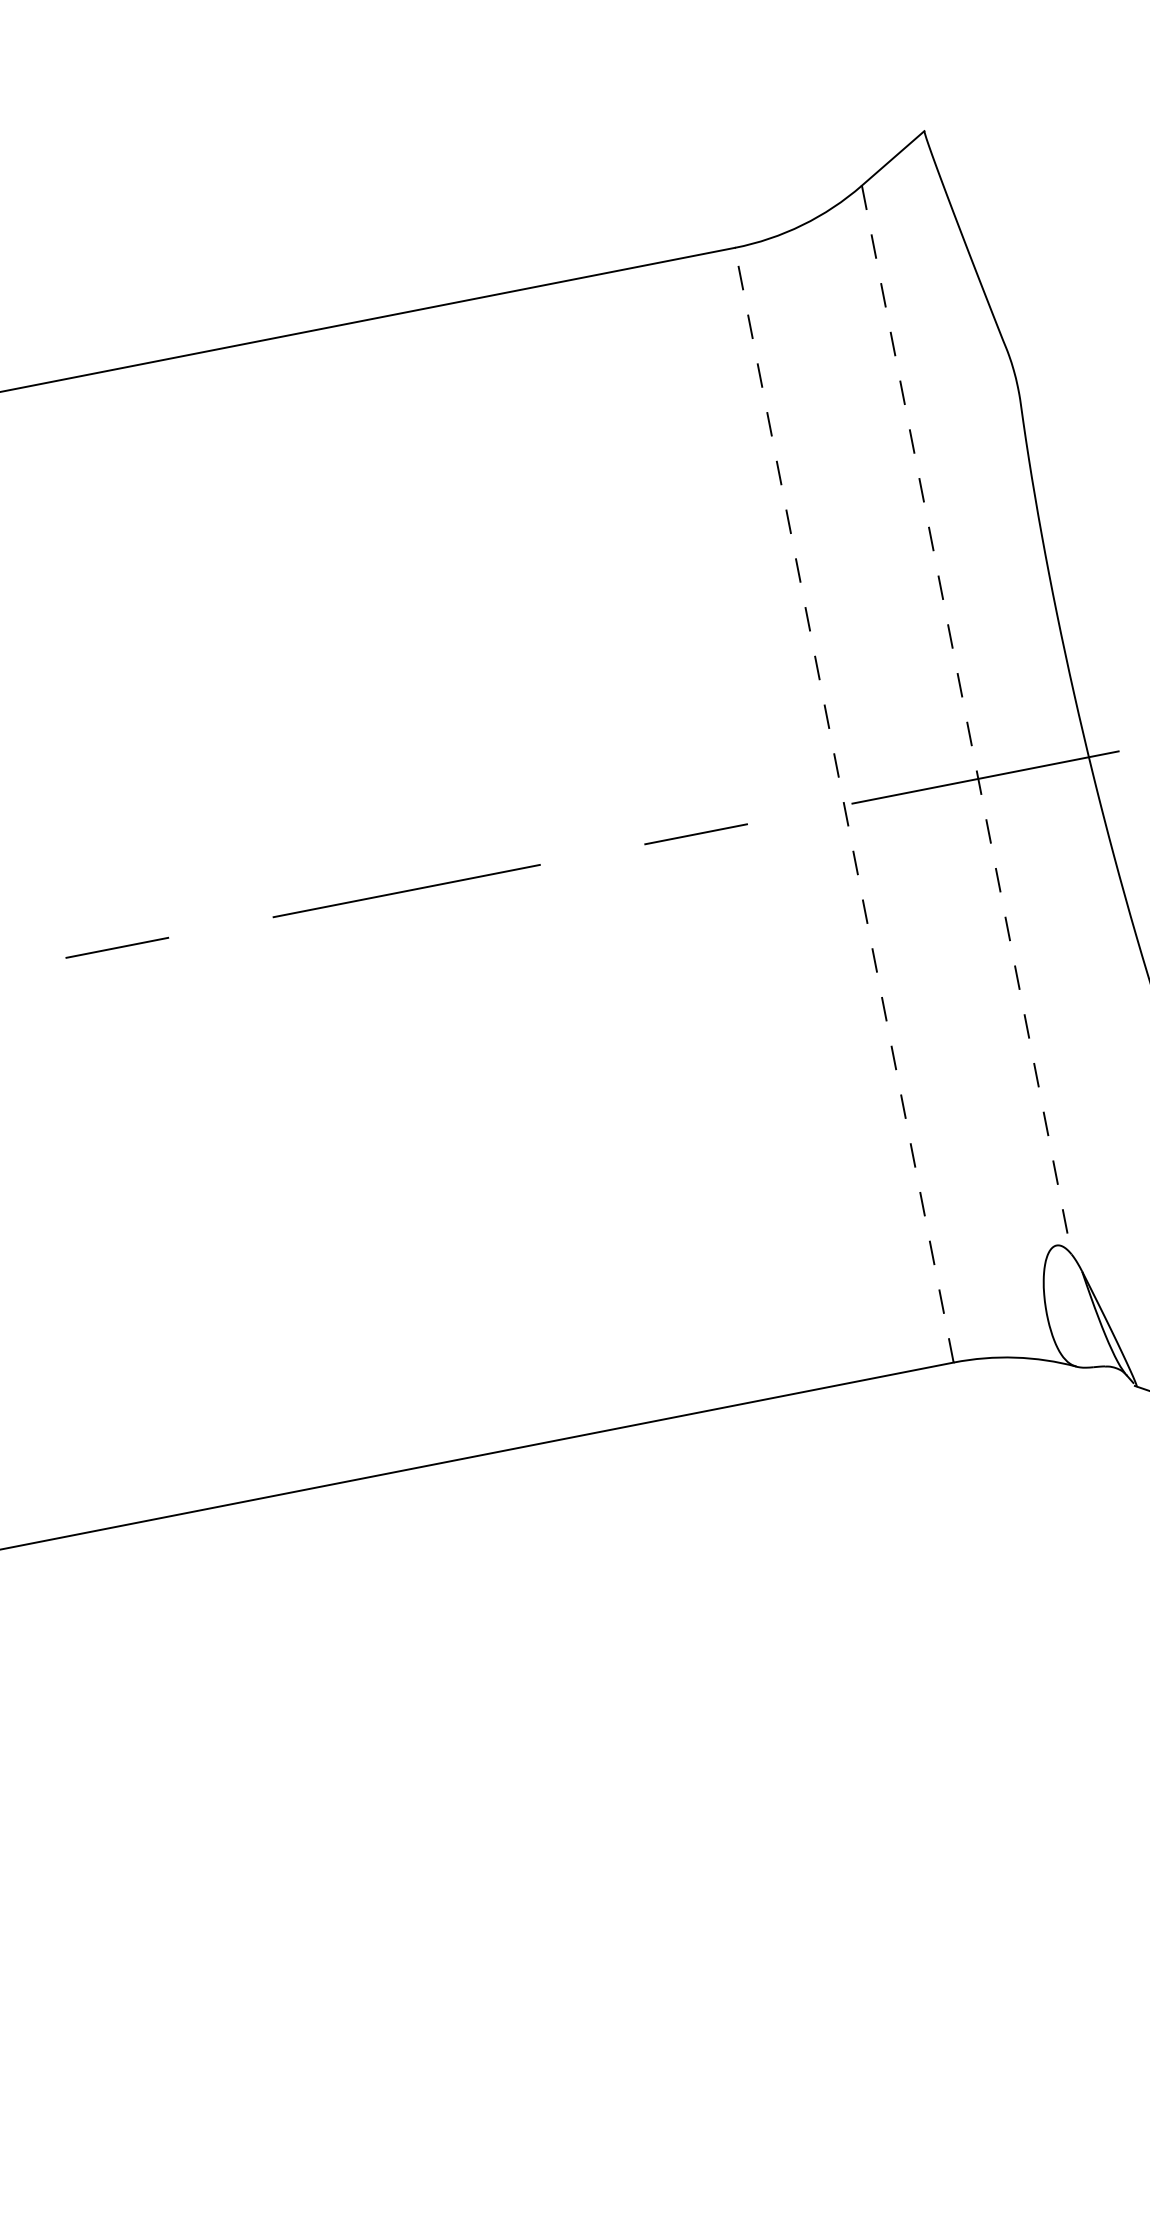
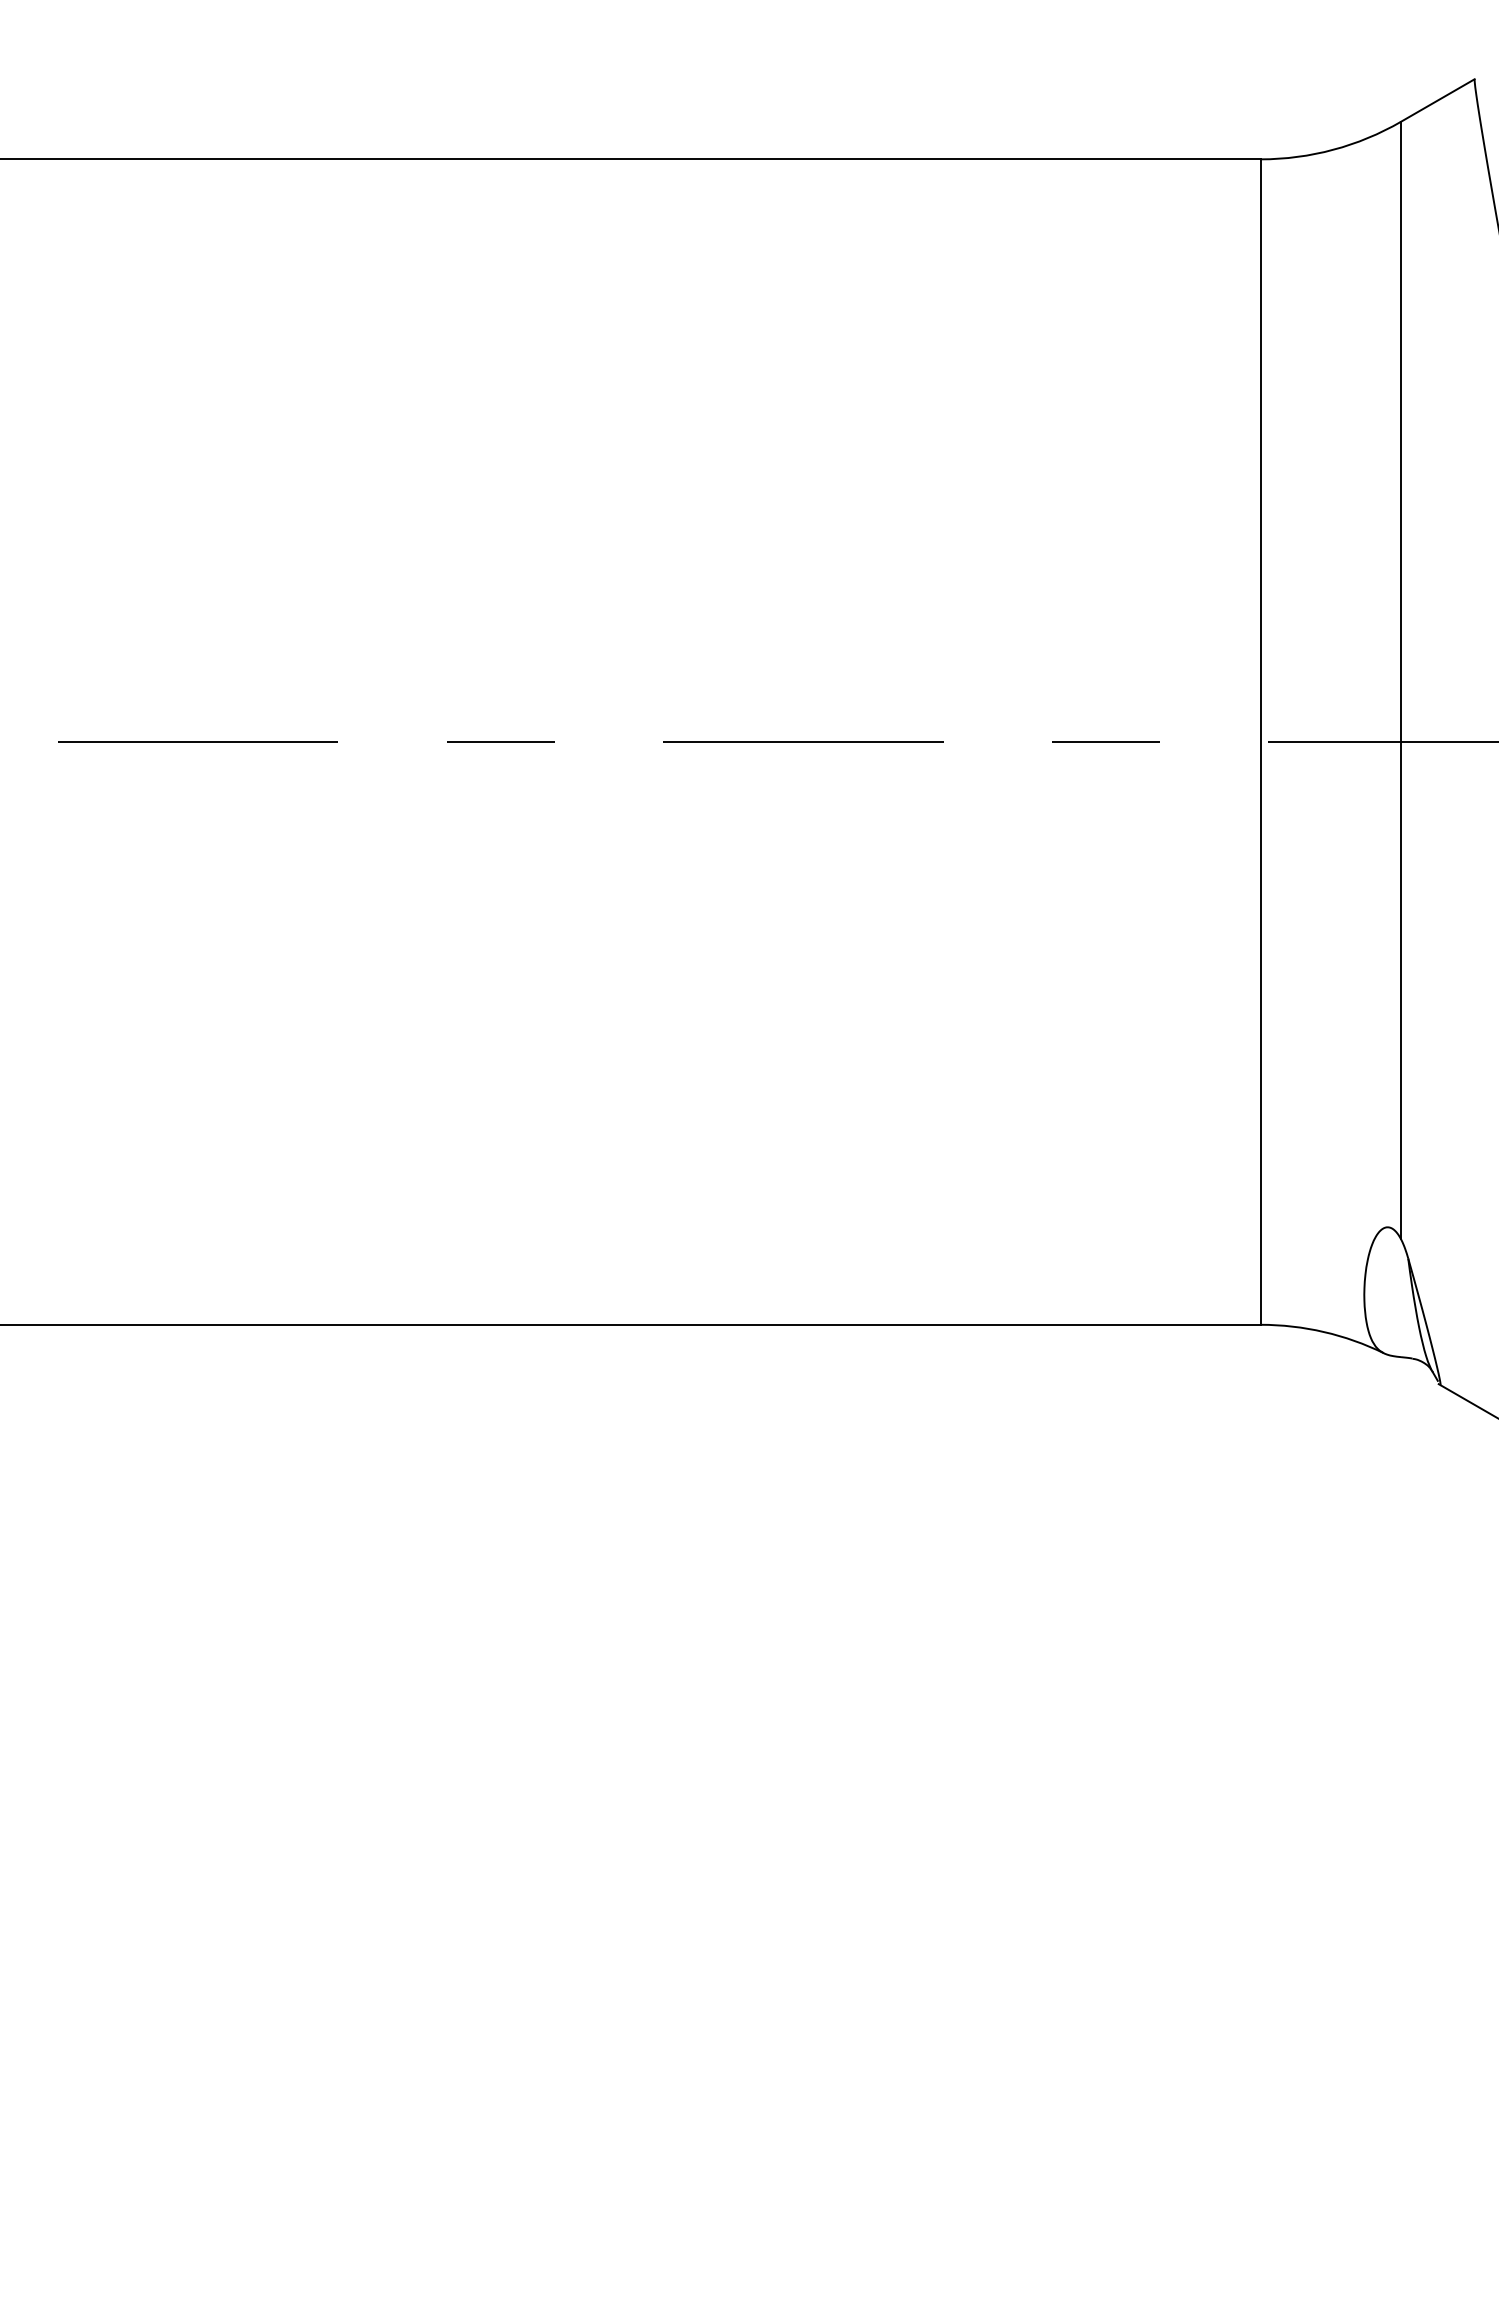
line: (967, 719) -> (1401, 680), dashed -> solid
line: (844, 805) -> (1260, 742), dashed -> solid

